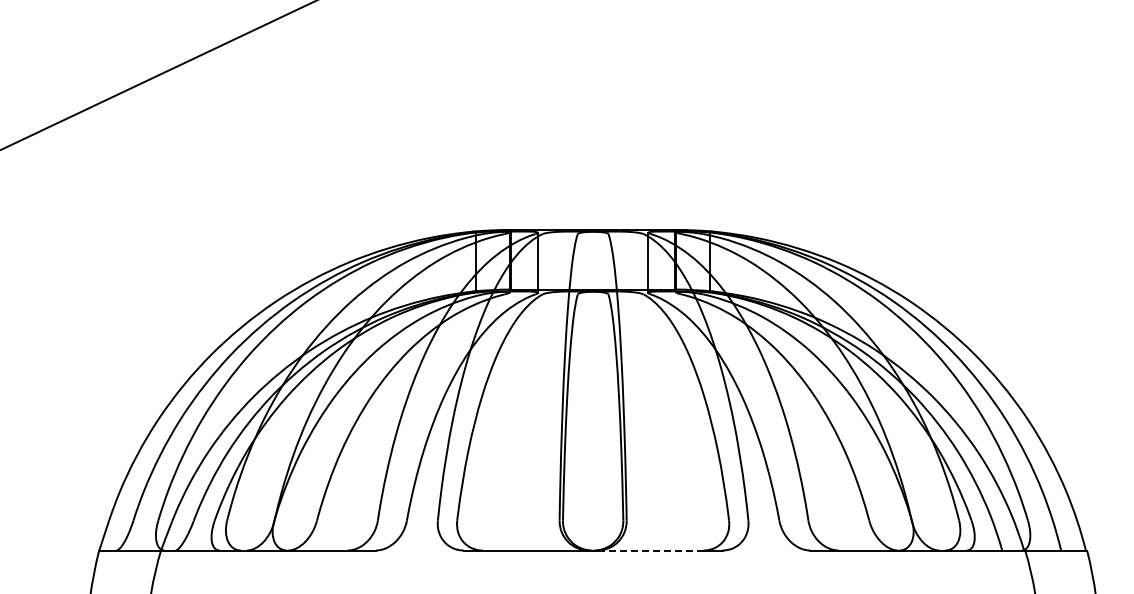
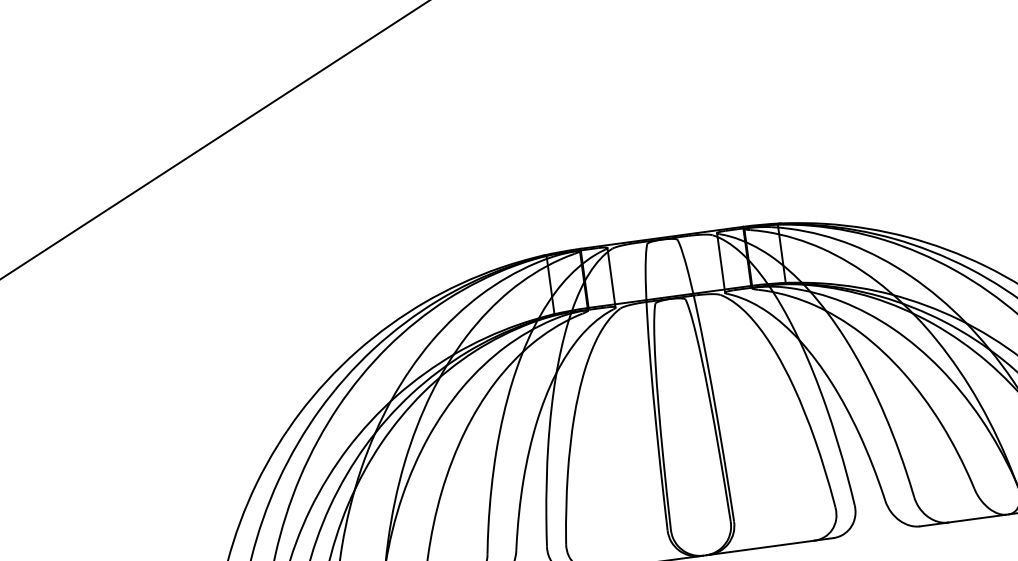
line: (650, 550) -> (761, 547), dashed -> solid

